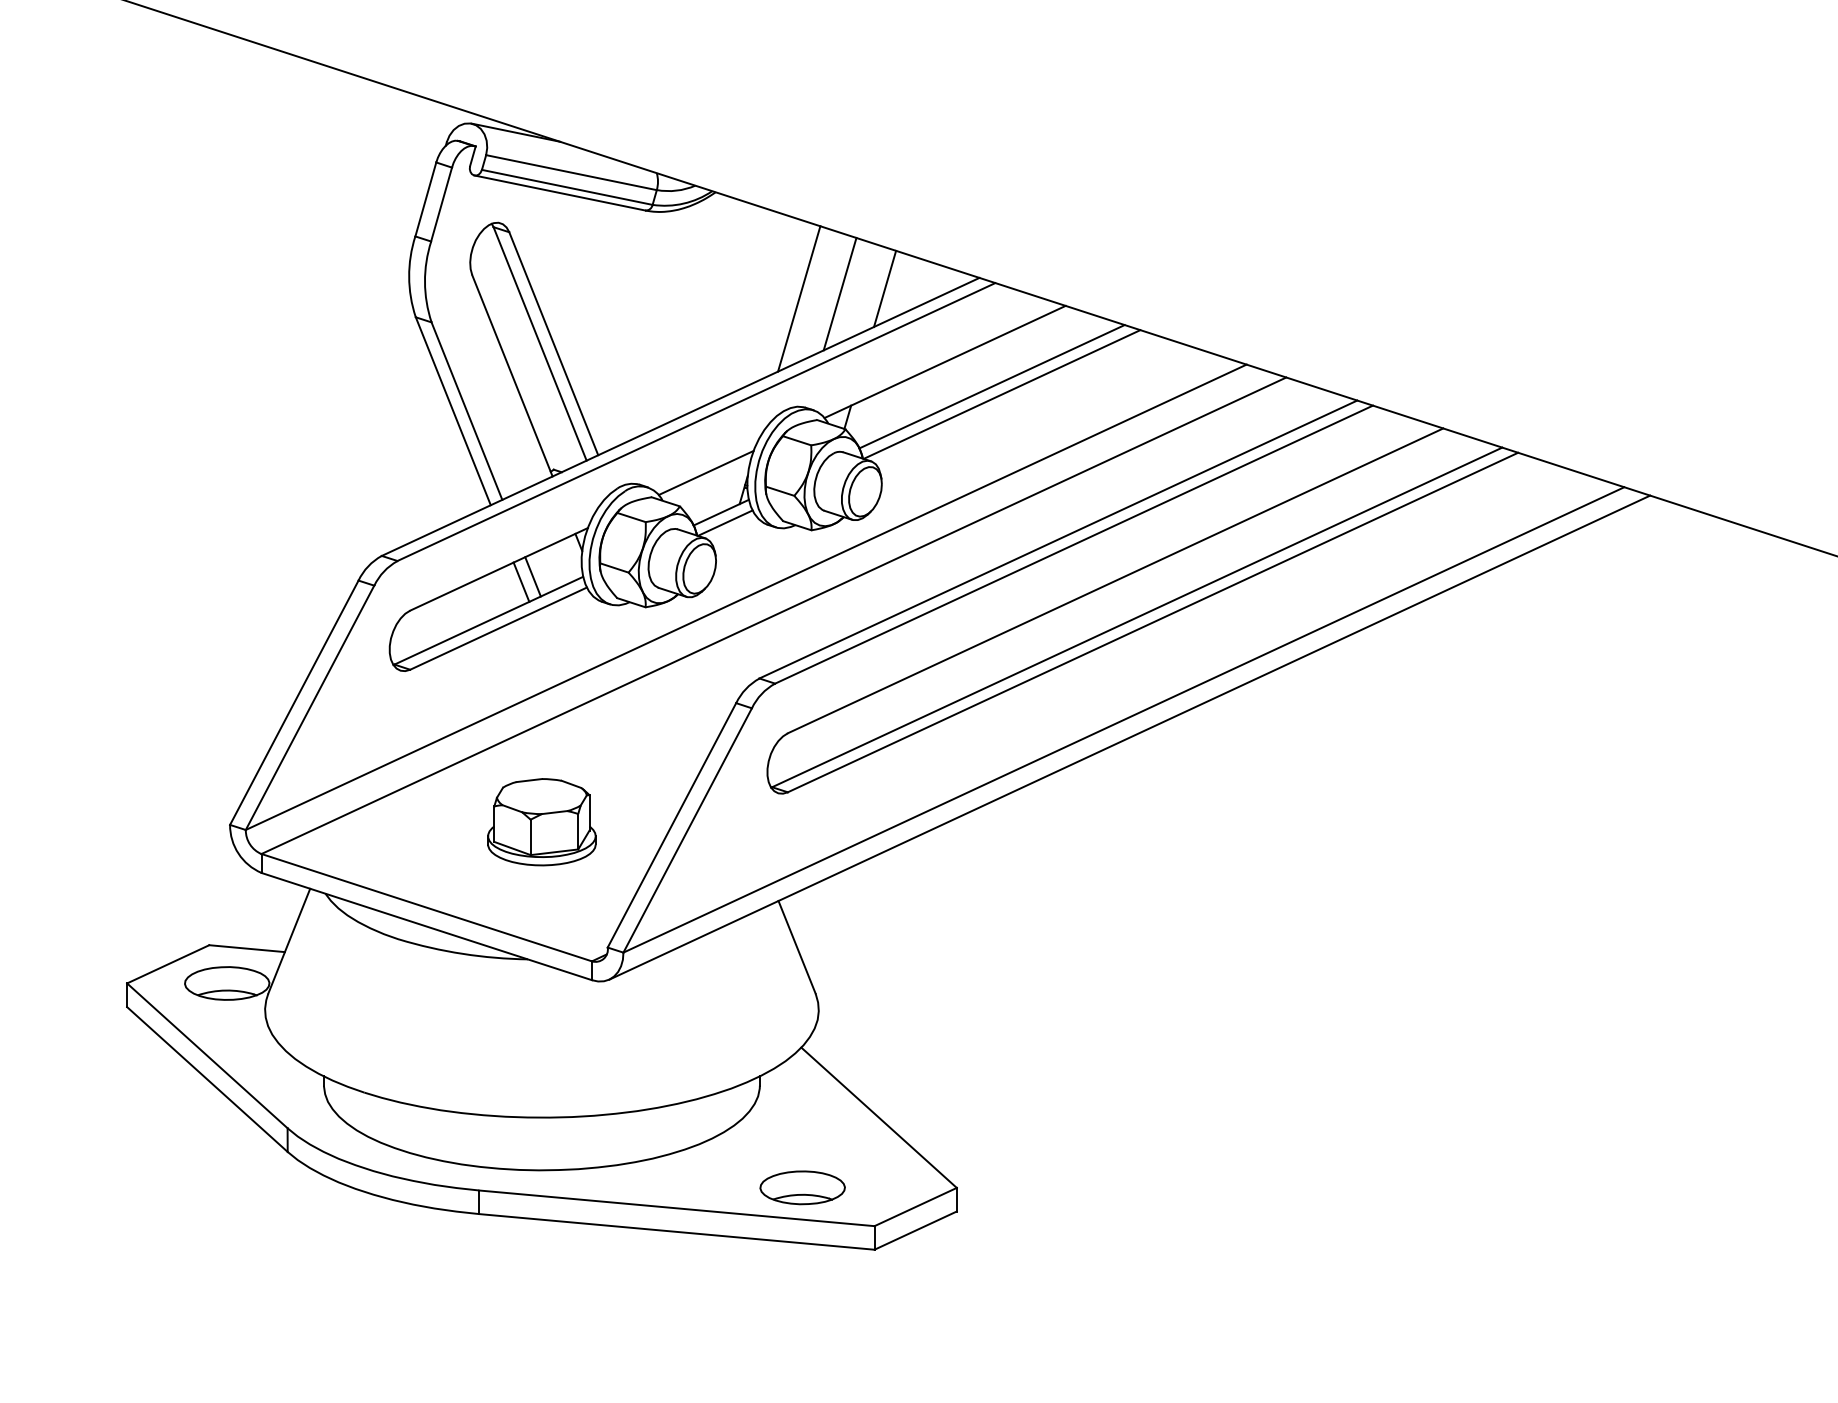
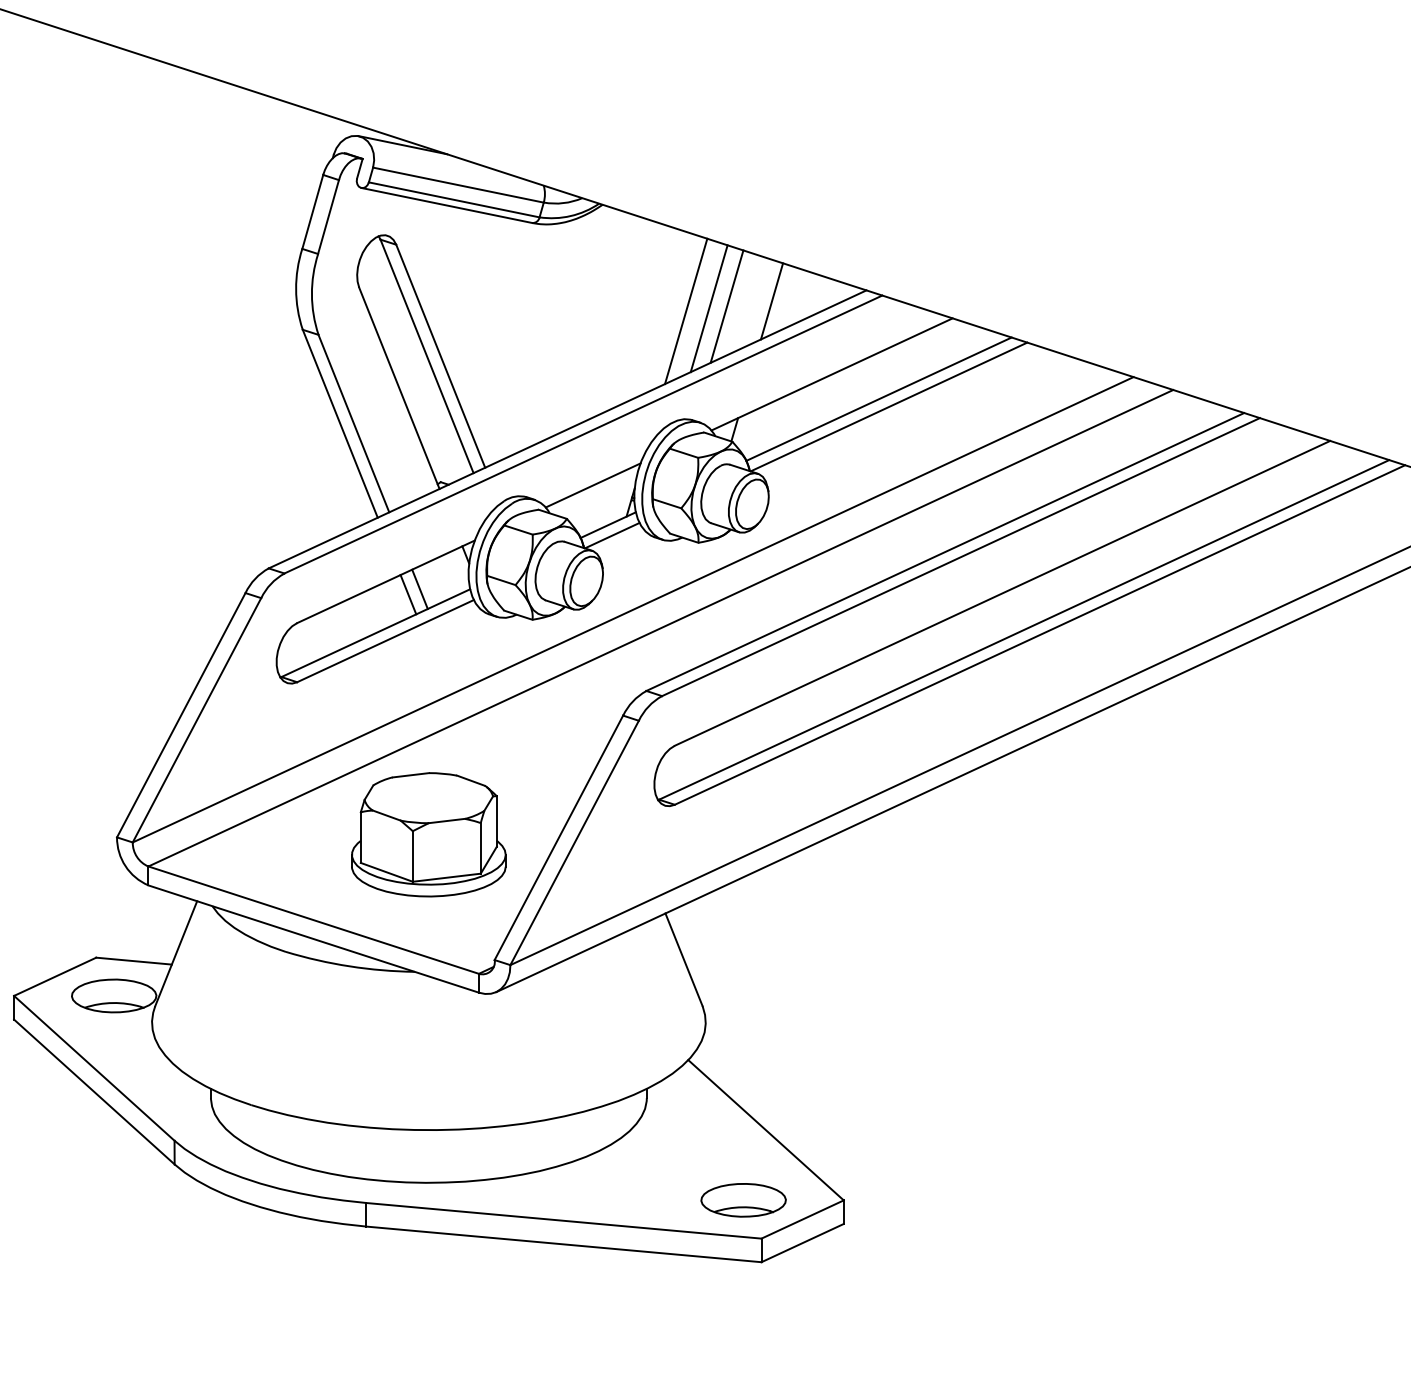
line: (821, 295) -> (708, 307), added
part: (541, 821) -> (428, 833), size x1.43
part: (802, 1187) -> (743, 1199), moved

